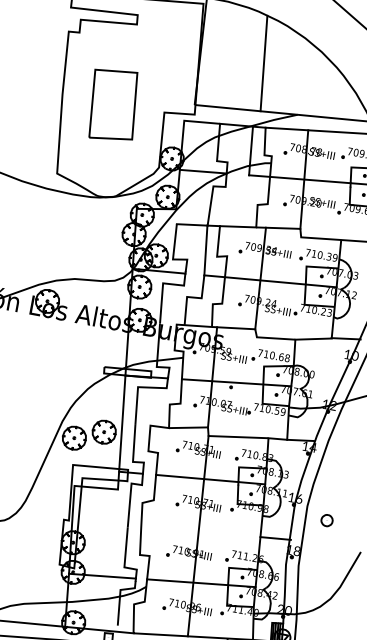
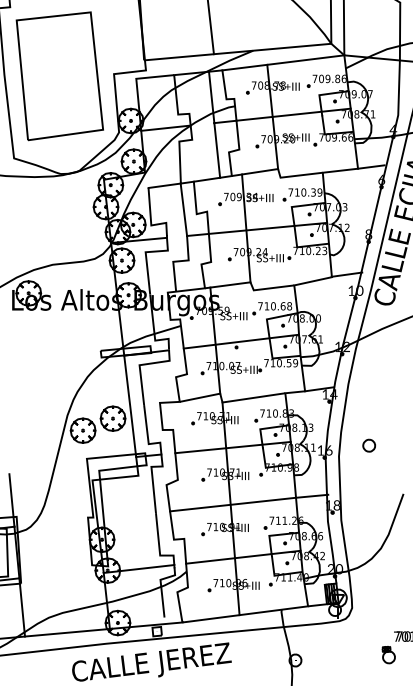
part: (113, 105) -> (59, 76), size x1.67
line: (247, 201) -> (217, 150), added
part: (326, 520) -> (368, 445), moved
line: (201, 532) -> (233, 504), added

